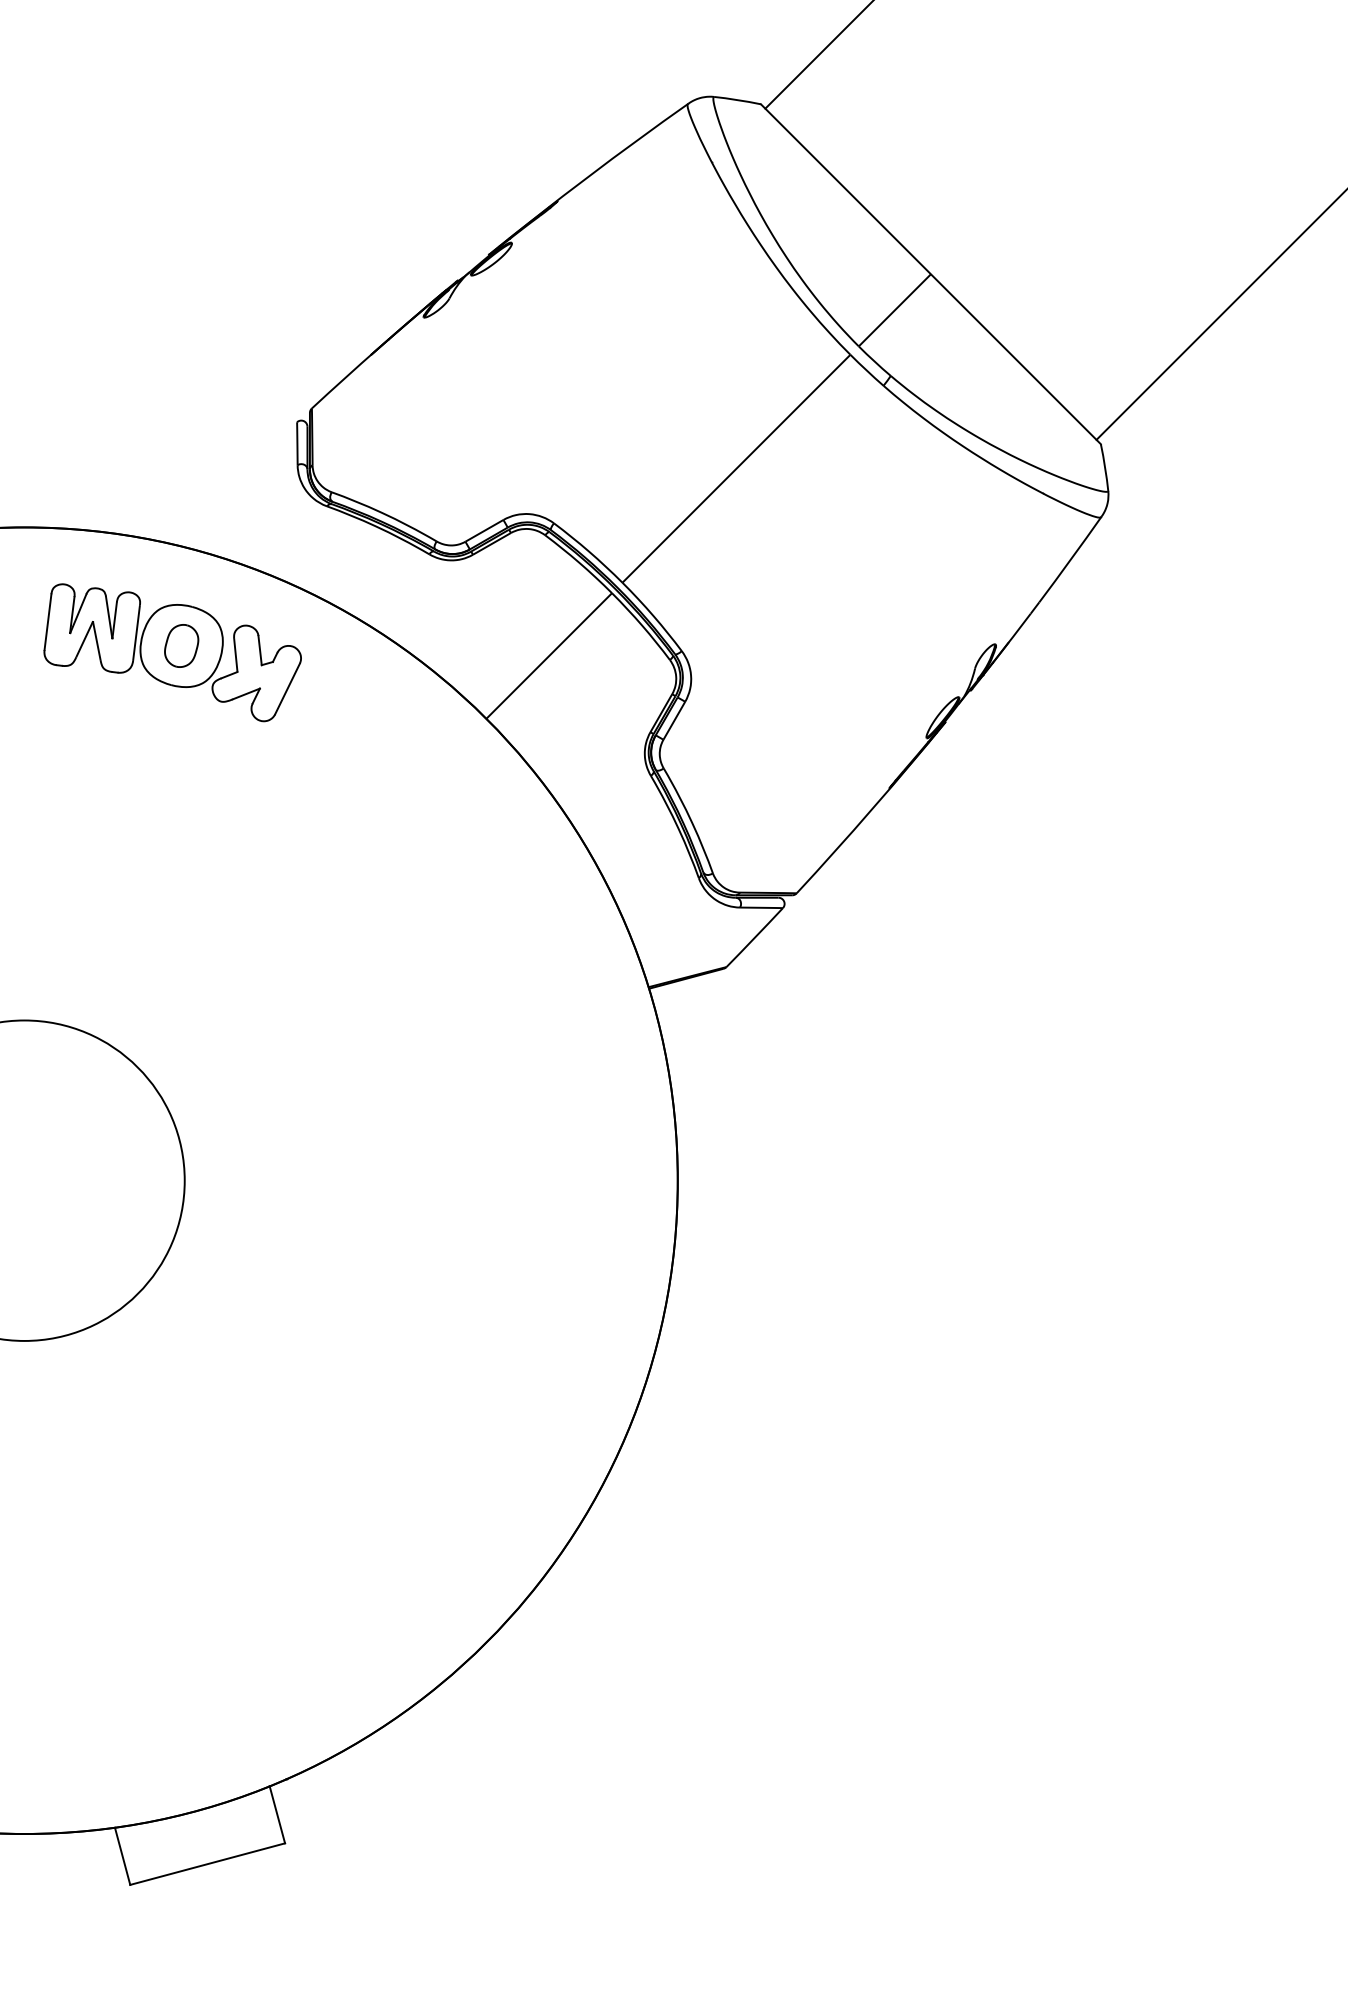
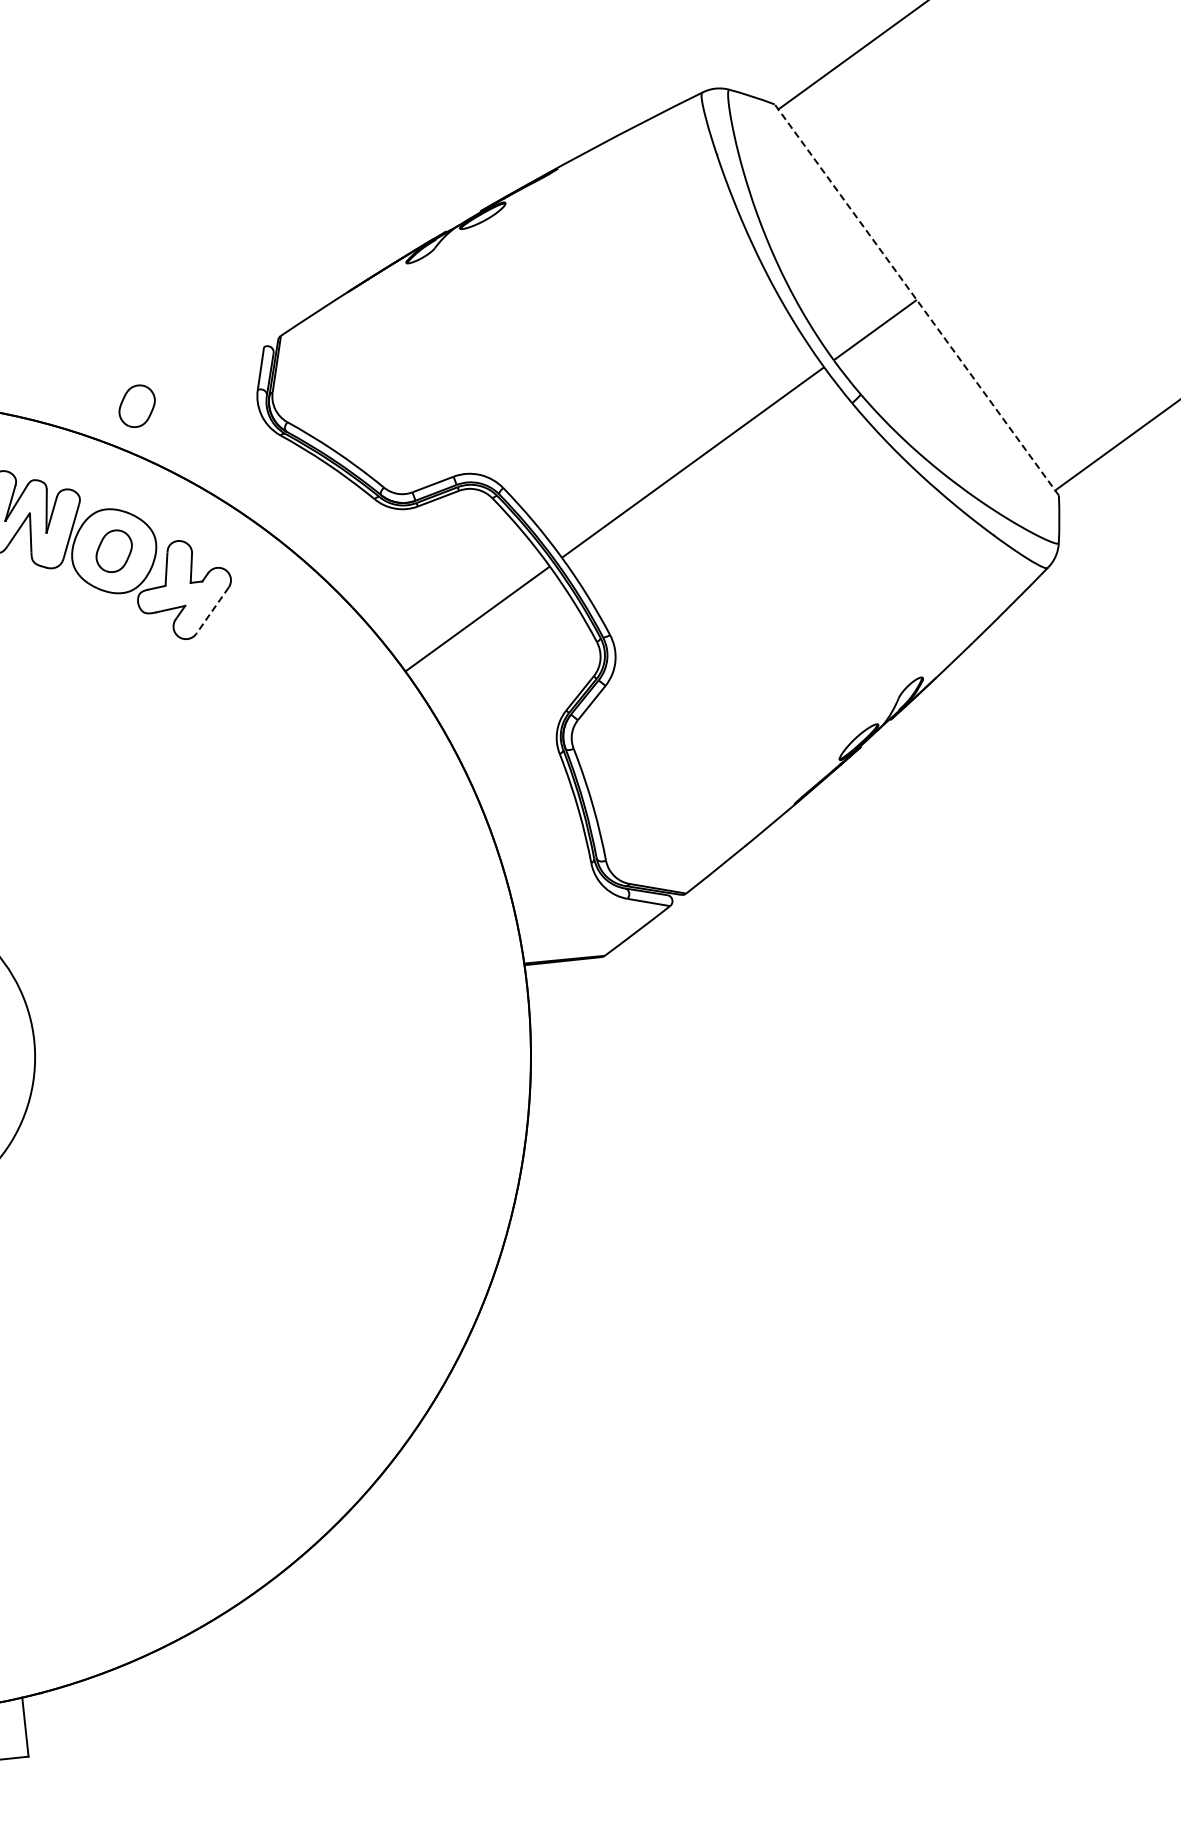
line: (930, 273) -> (916, 299), solid -> dashed
part: (181, 499) -> (137, 405), added
line: (287, 689) -> (212, 611), solid -> dashed

